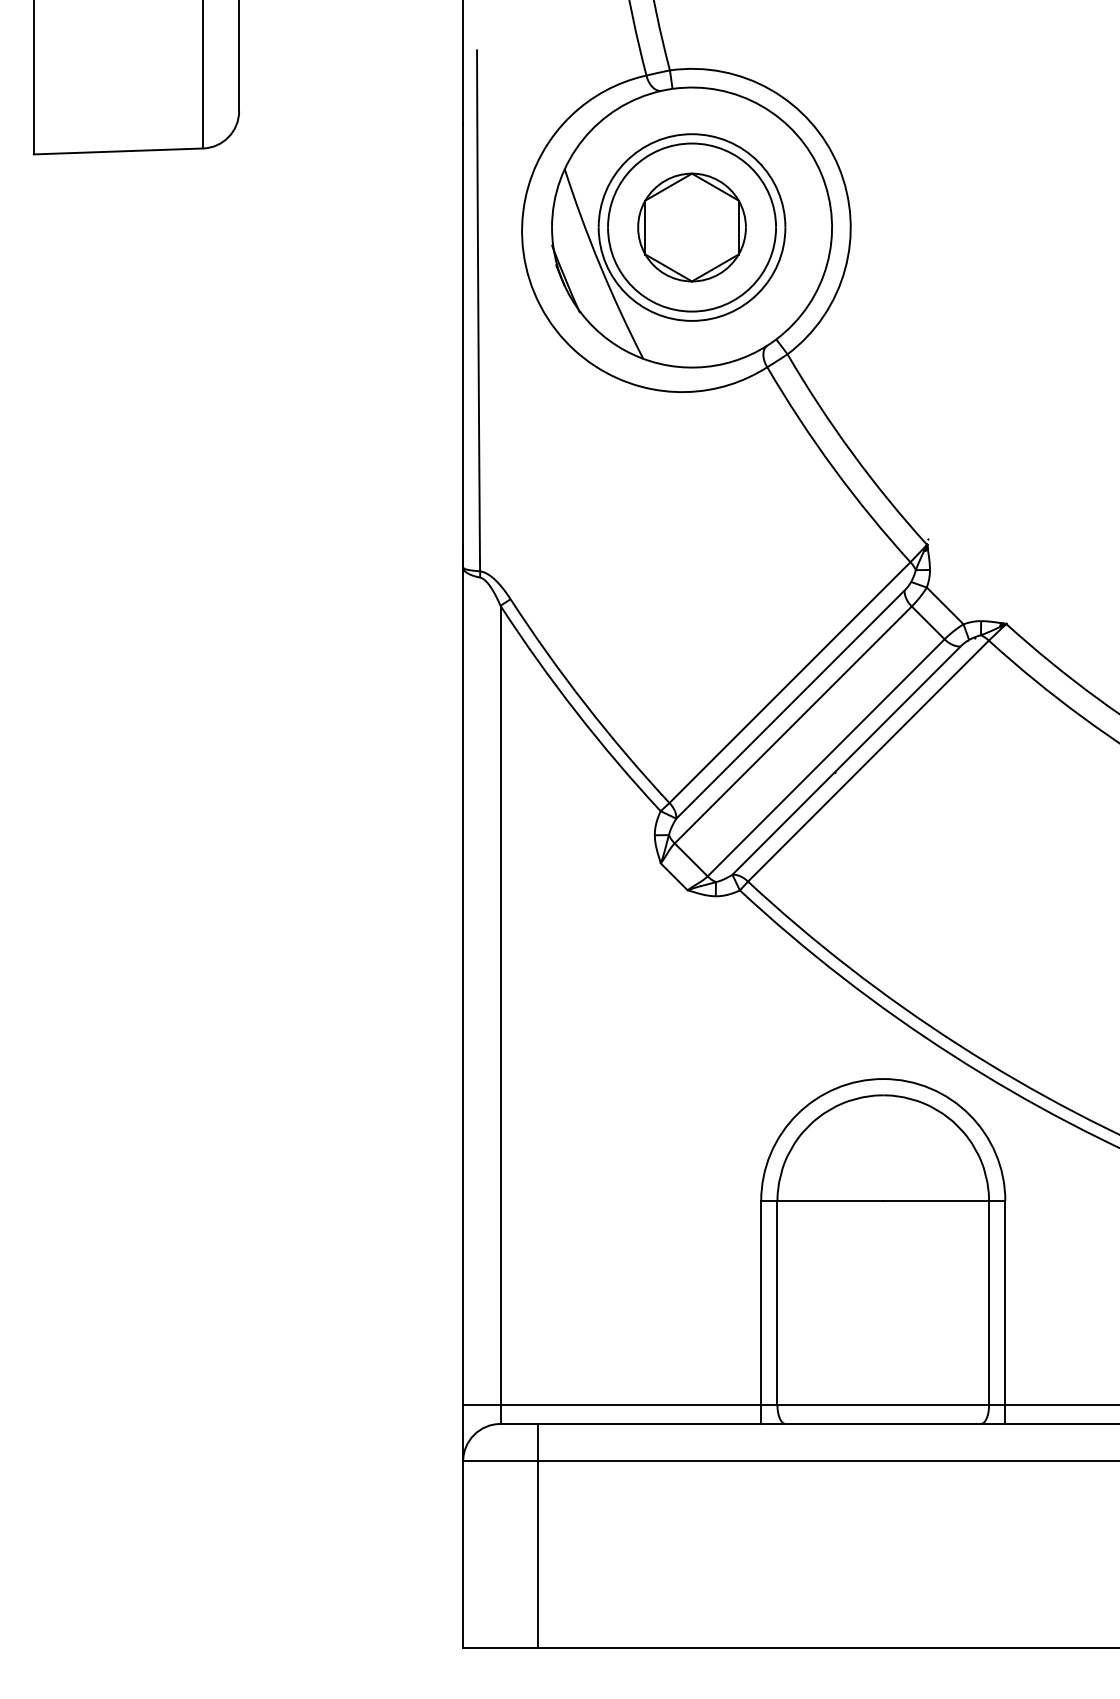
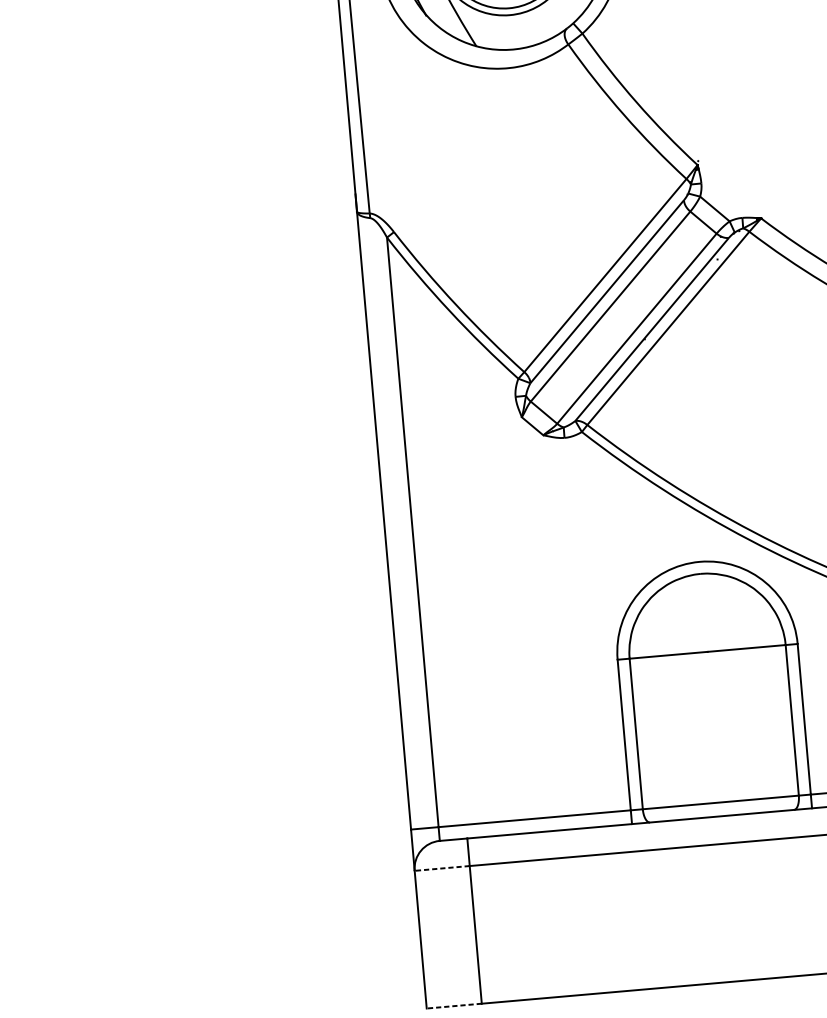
line: (500, 1461) -> (442, 868), solid -> dashed
line: (500, 1648) -> (454, 1006), solid -> dashed

